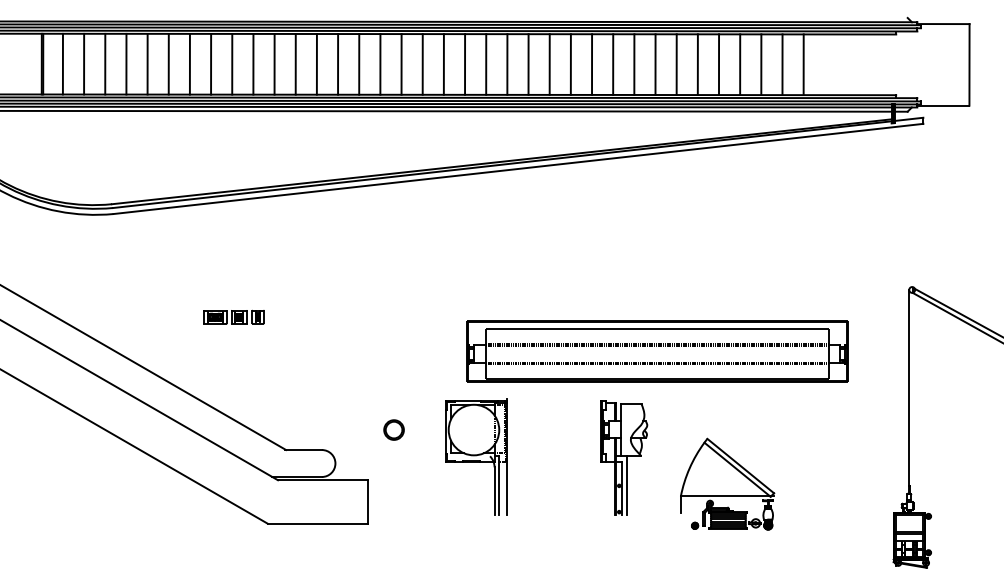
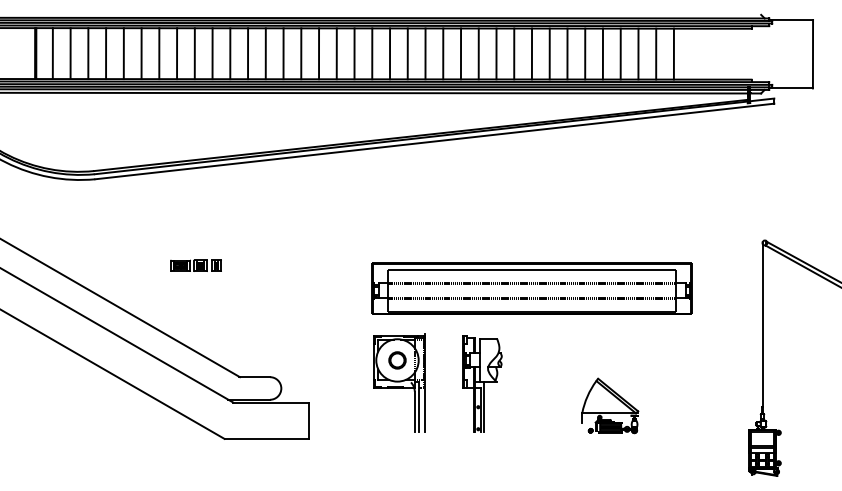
part: (656, 351) -> (531, 288), moved
circle: (394, 430) -> (397, 360), moved
part: (624, 457) -> (482, 383), moved
part: (727, 483) -> (610, 405), size x0.71

